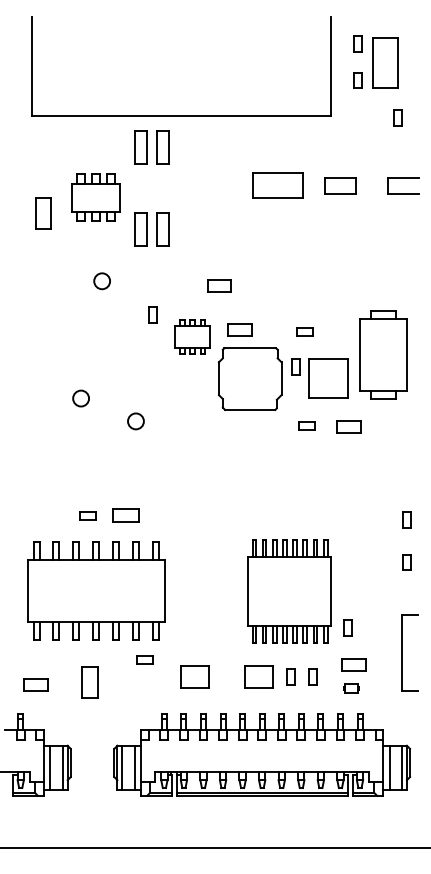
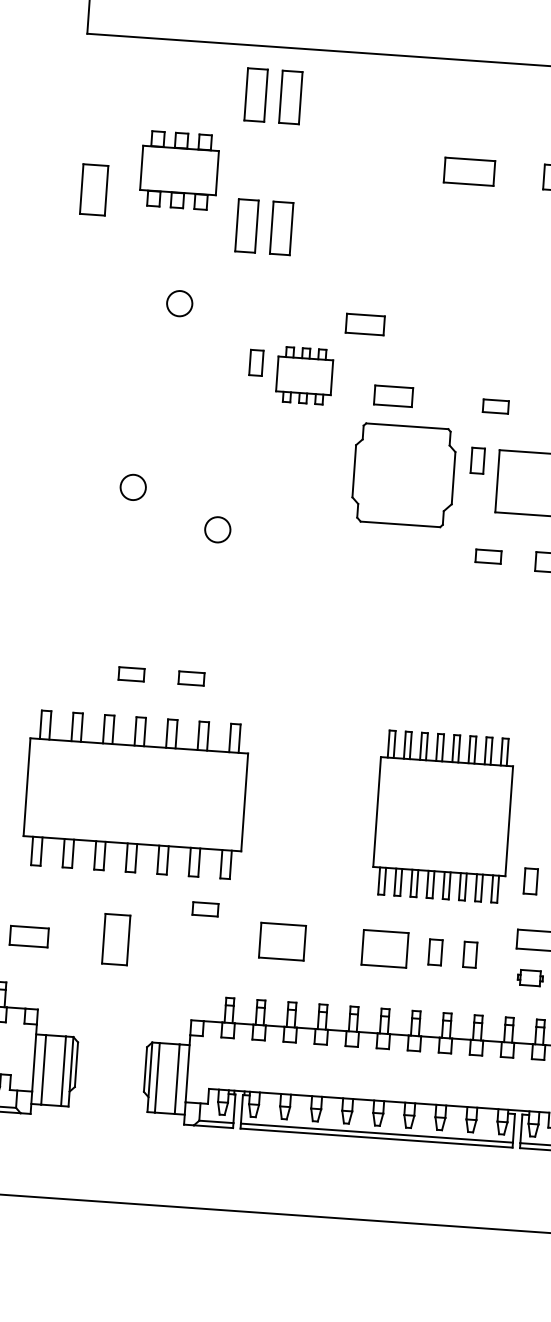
part: (277, 185) -> (468, 171), size x0.62
part: (192, 336) -> (304, 374), moved
part: (125, 515) -> (190, 677), size x0.62

